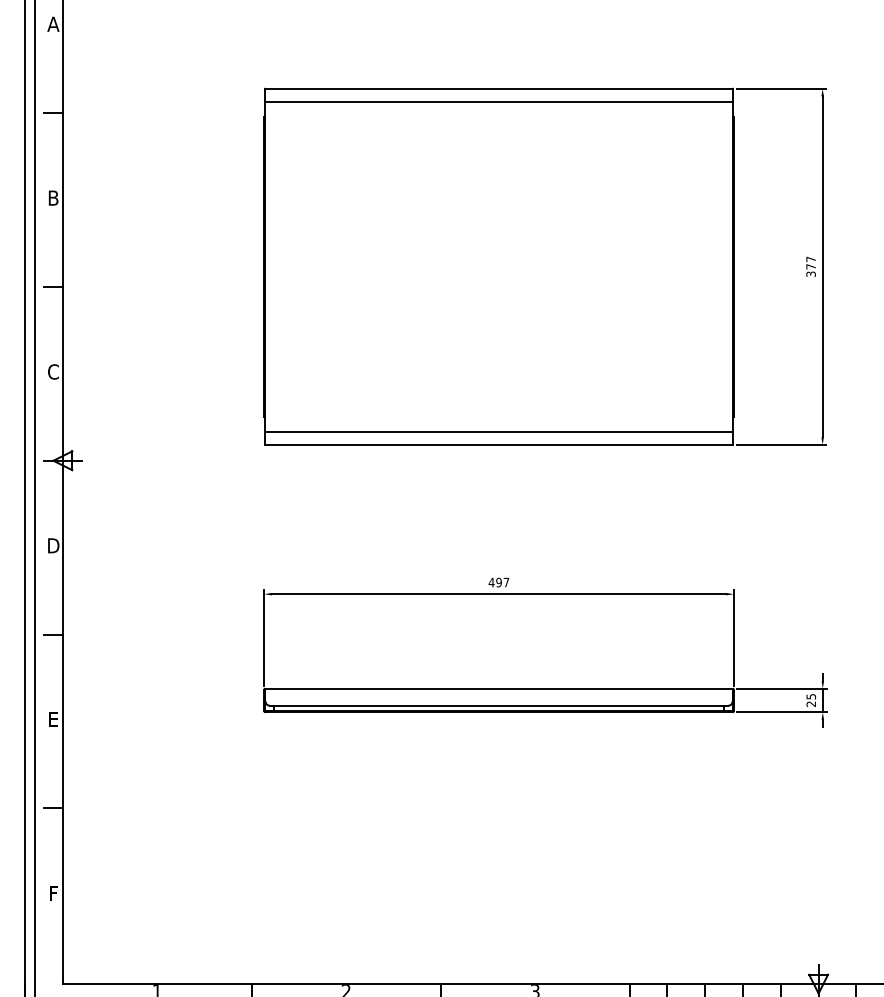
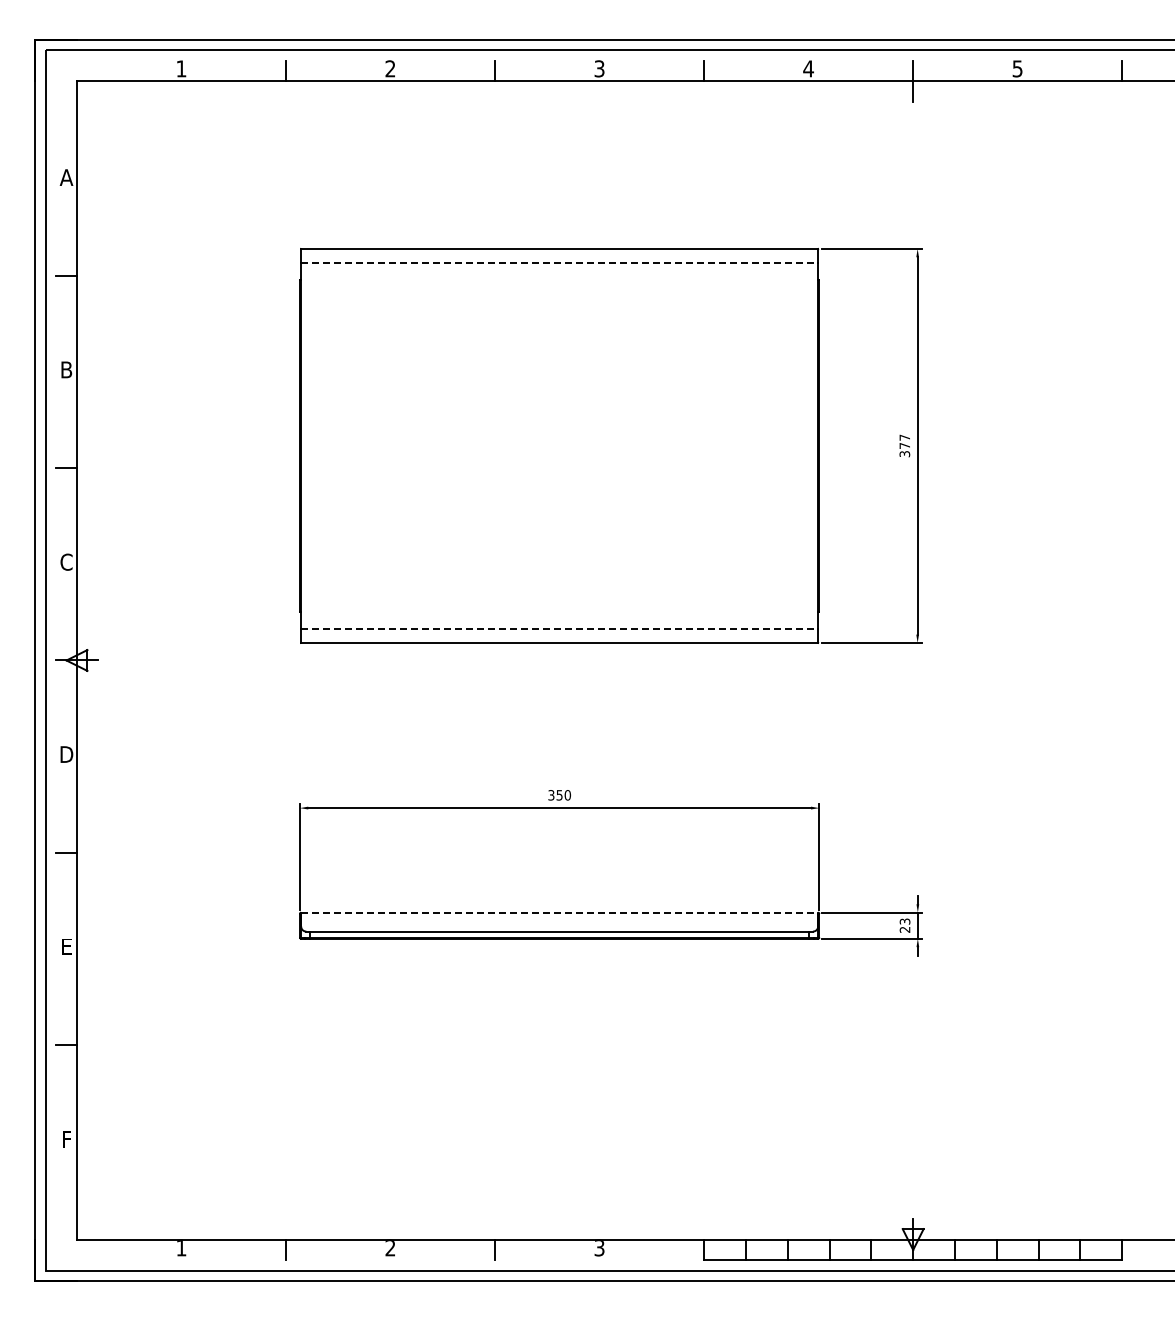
line: (499, 101) -> (560, 263), solid -> dashed
line: (499, 431) -> (560, 628), solid -> dashed
text: (498, 582) -> (559, 795), 497 -> 350
line: (499, 688) -> (560, 912), solid -> dashed
text: (810, 696) -> (904, 921), 25 -> 23

